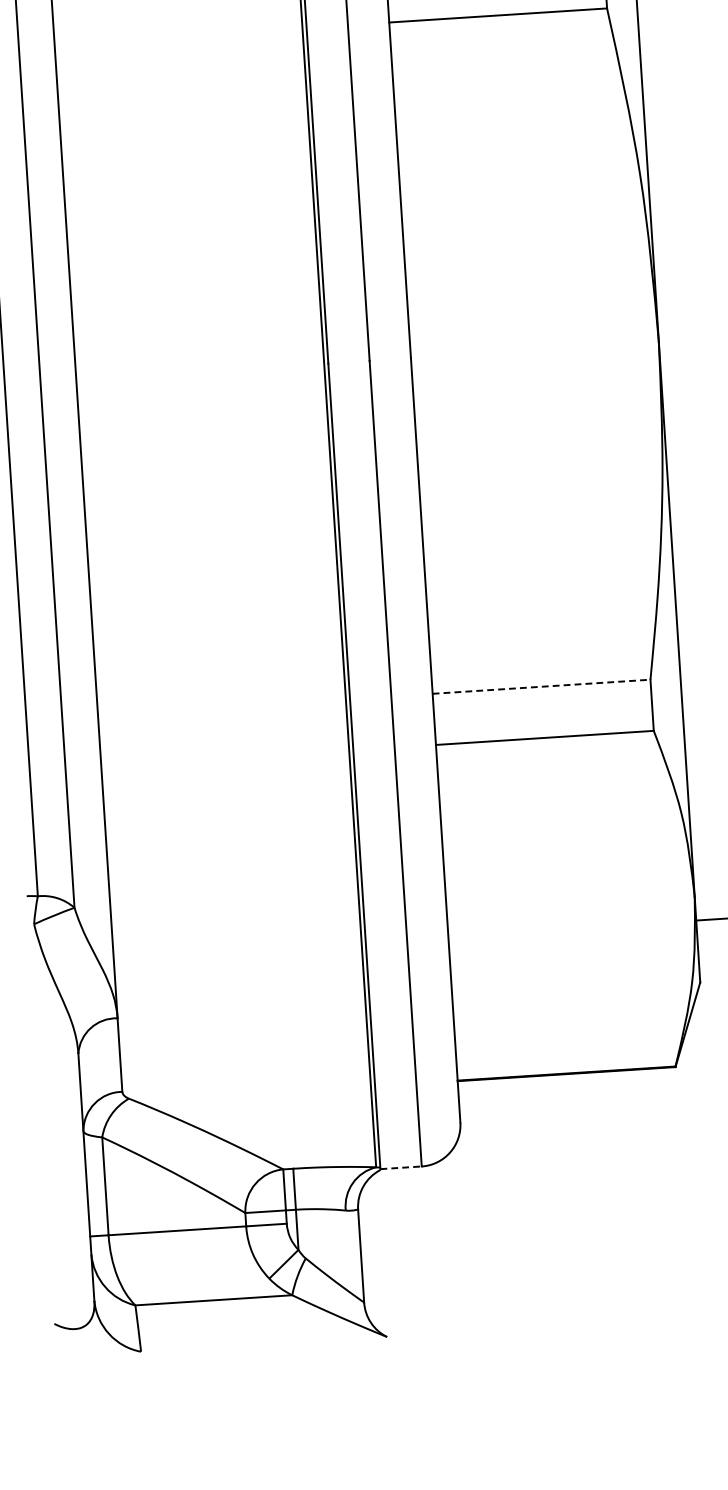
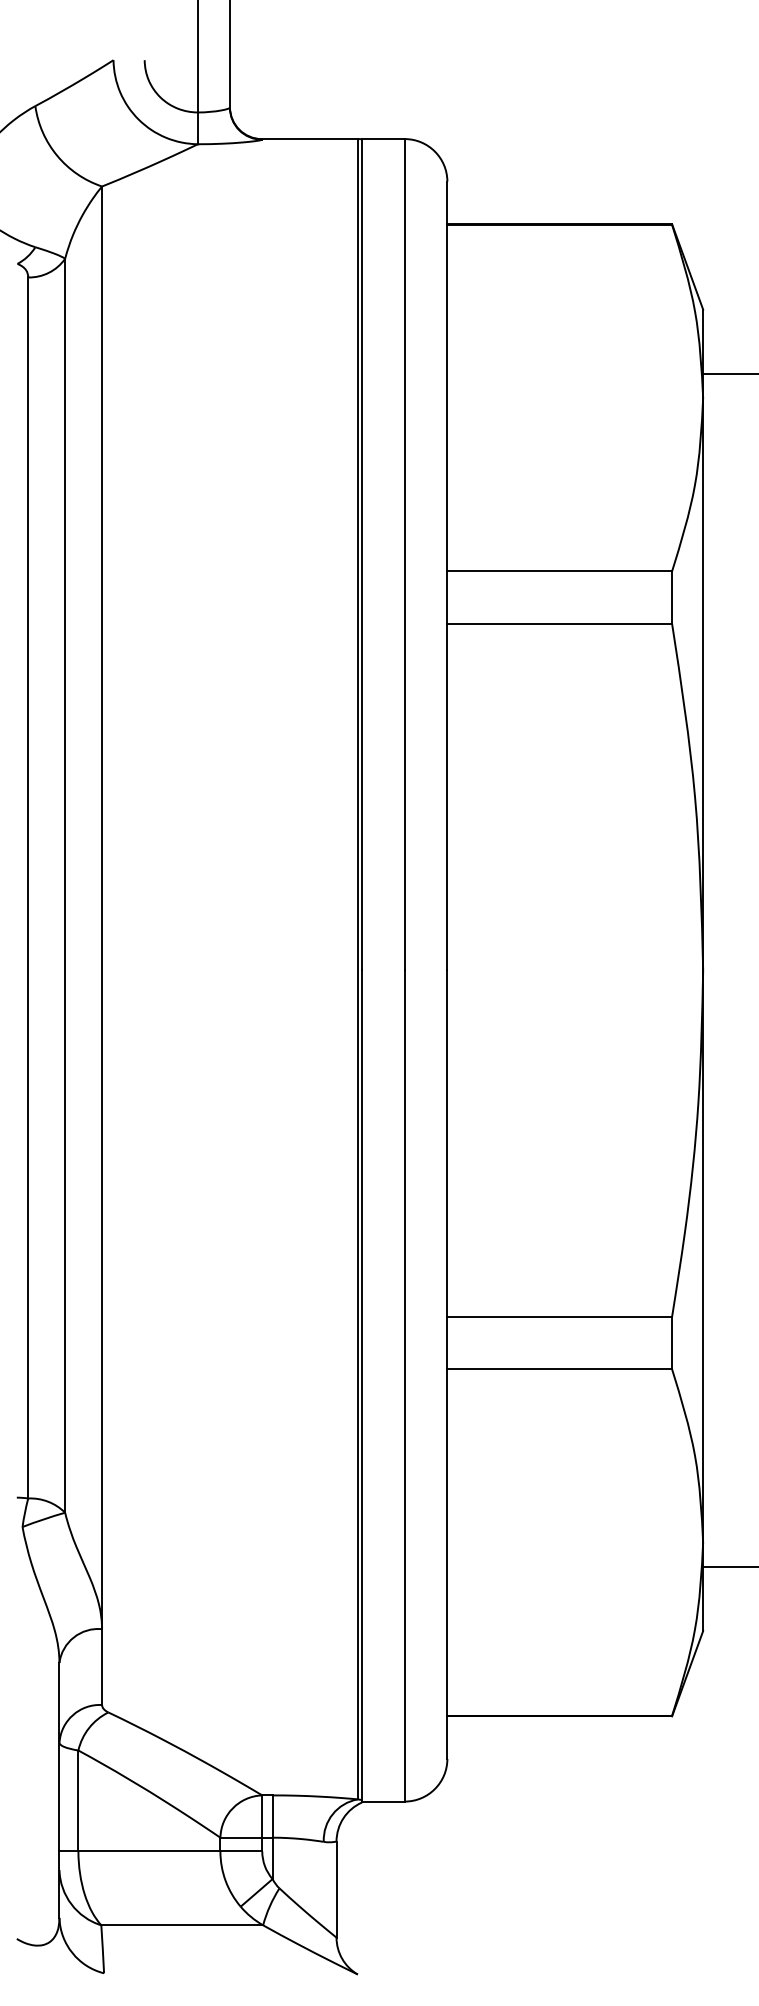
line: (542, 686) -> (560, 1316), dashed -> solid
line: (401, 1167) -> (383, 1801), dashed -> solid

